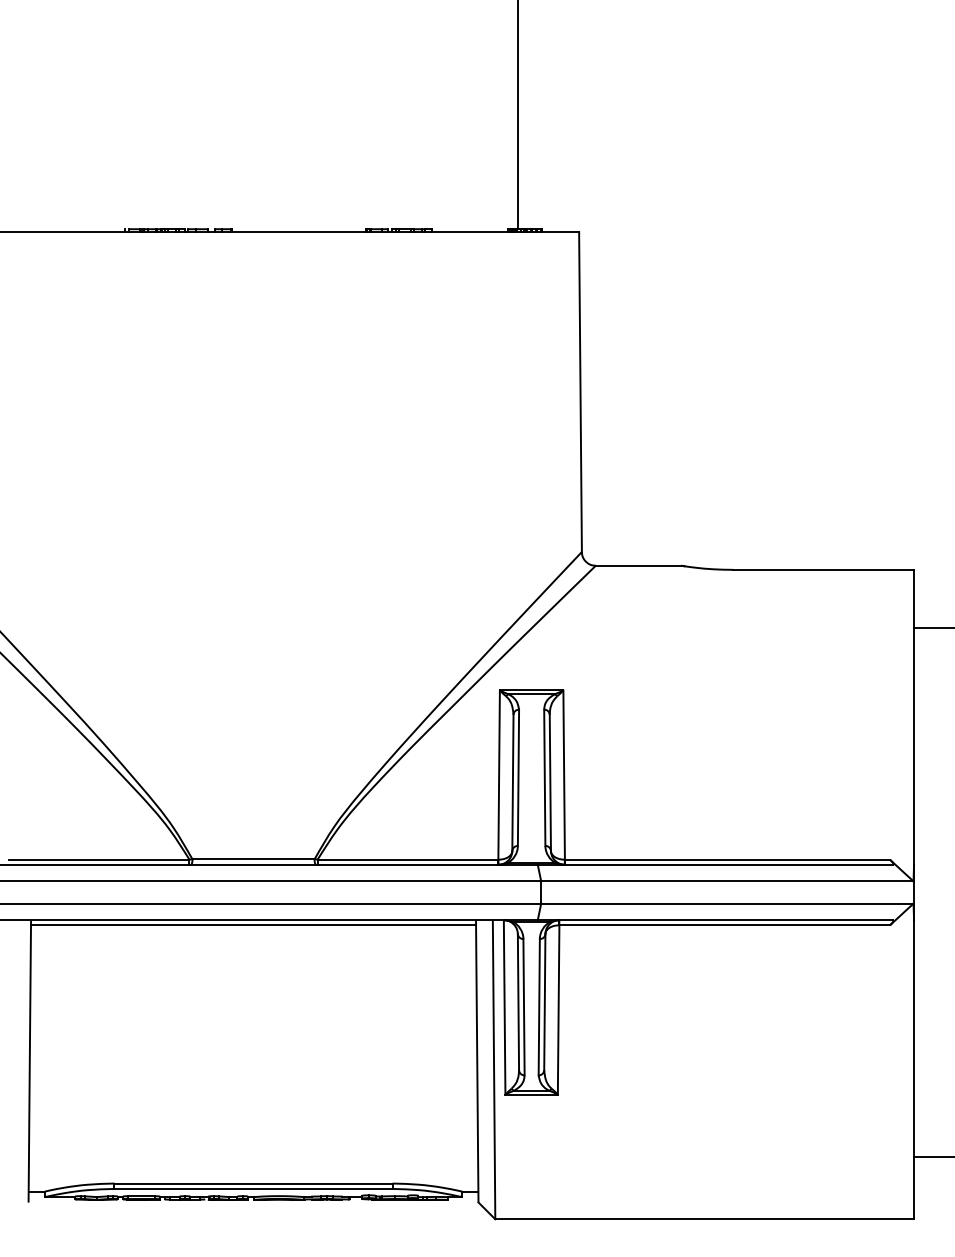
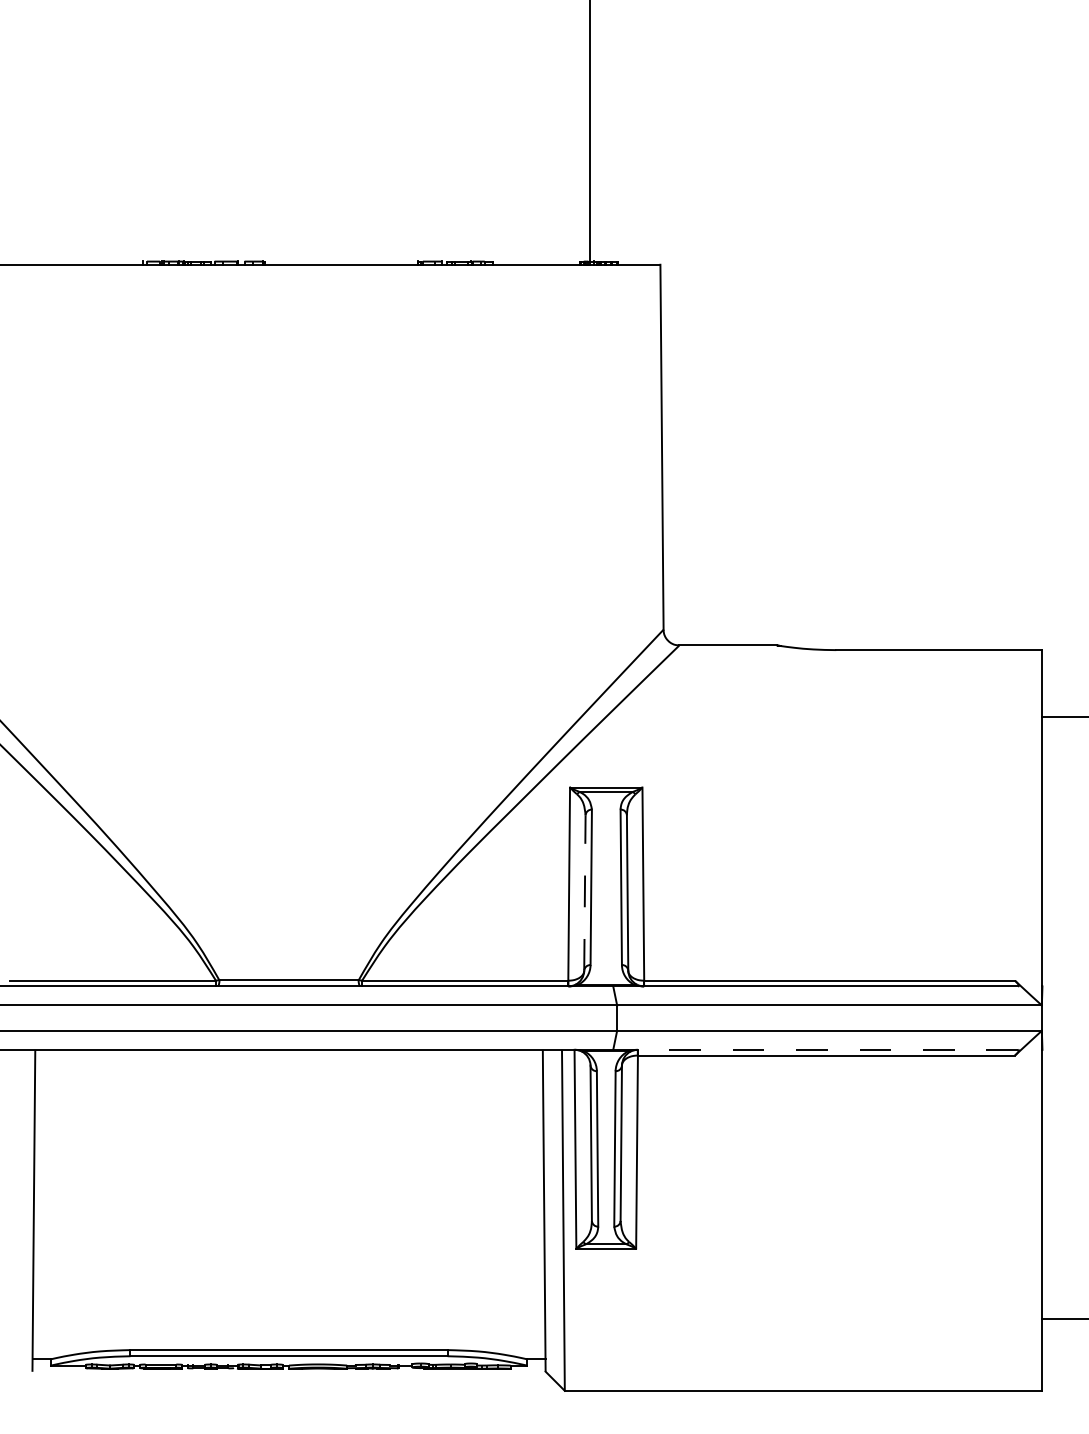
line: (512, 782) -> (584, 892), solid -> dashed
line: (715, 920) -> (815, 1050), solid -> dashed
line: (253, 925) -> (289, 1055), removed

